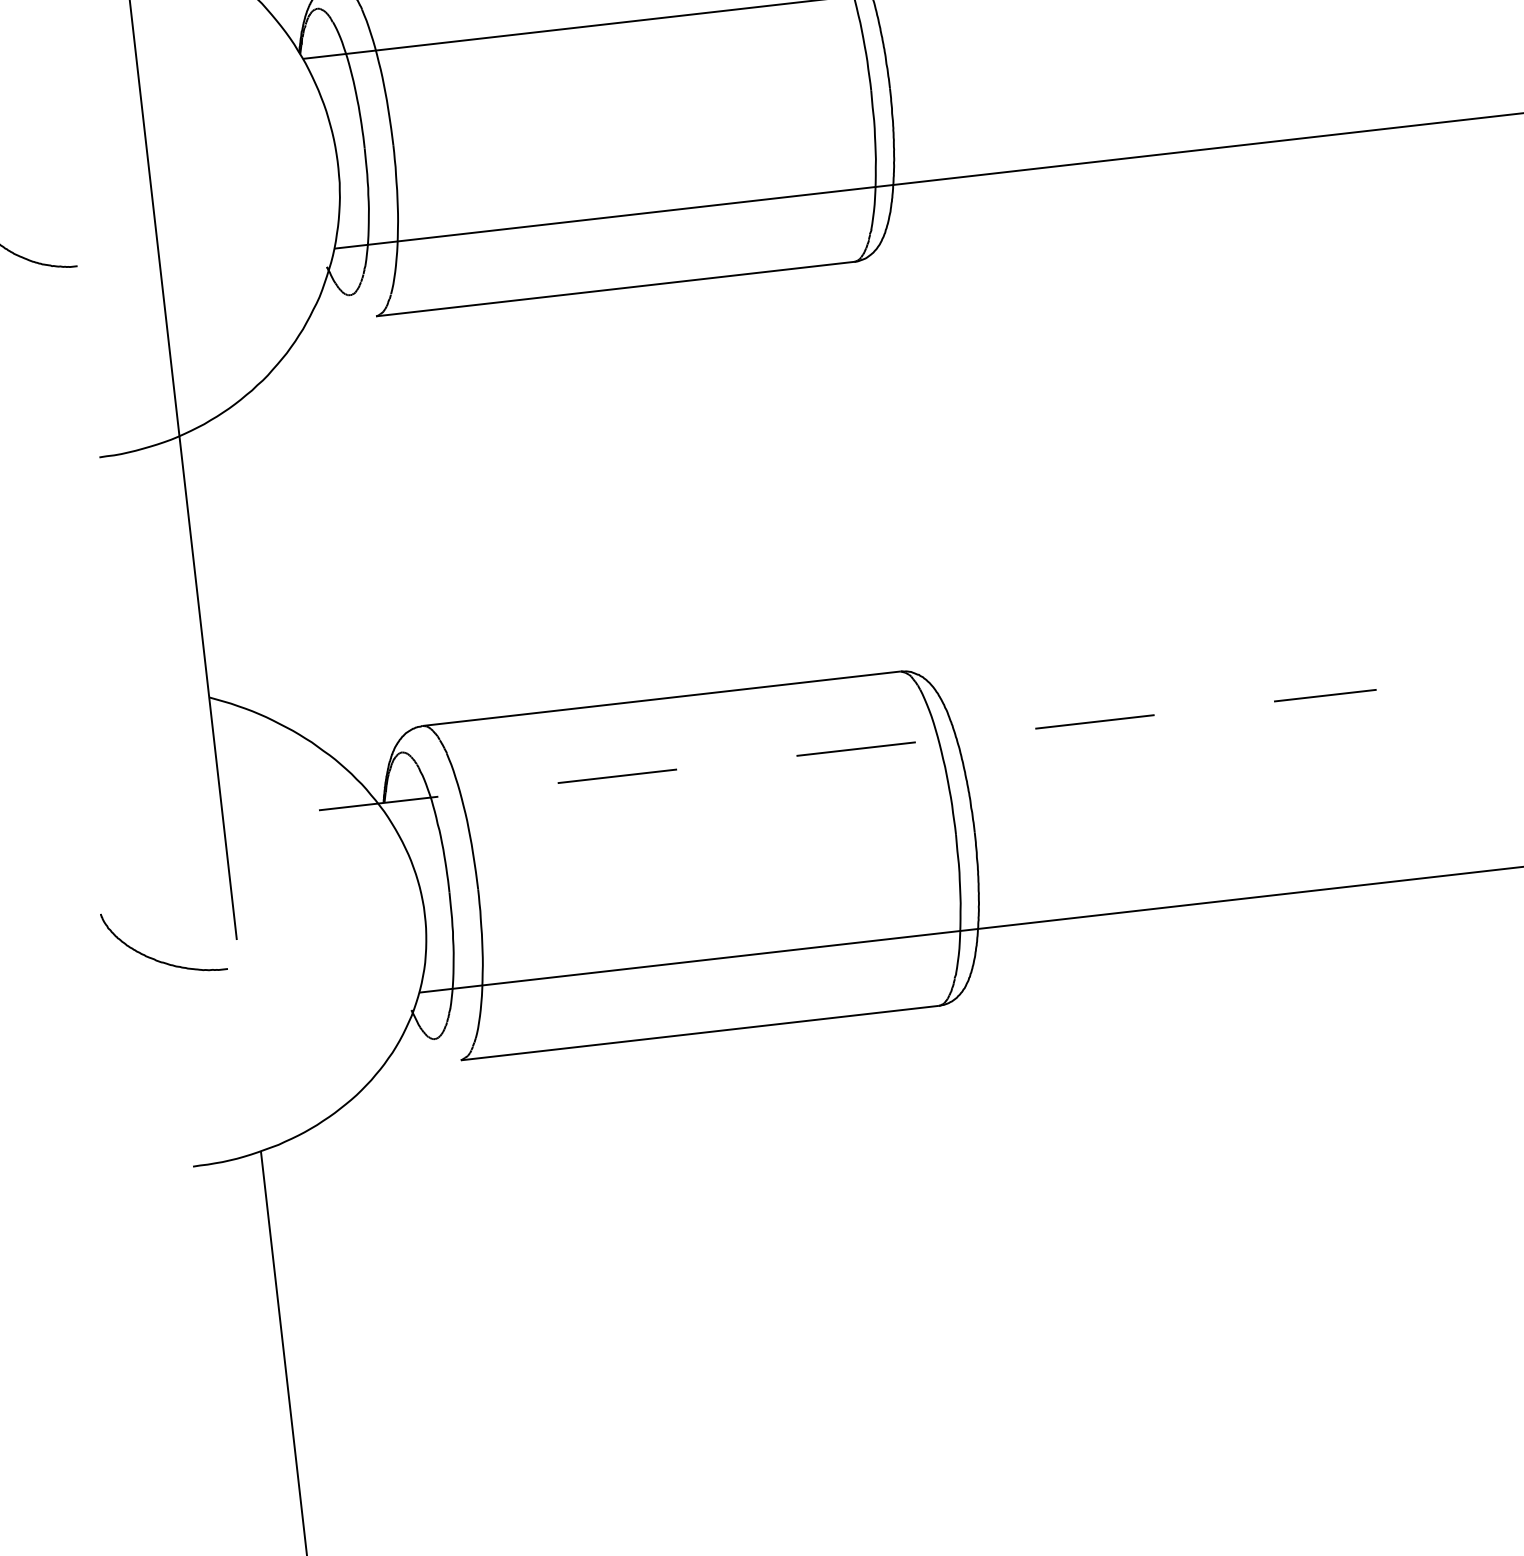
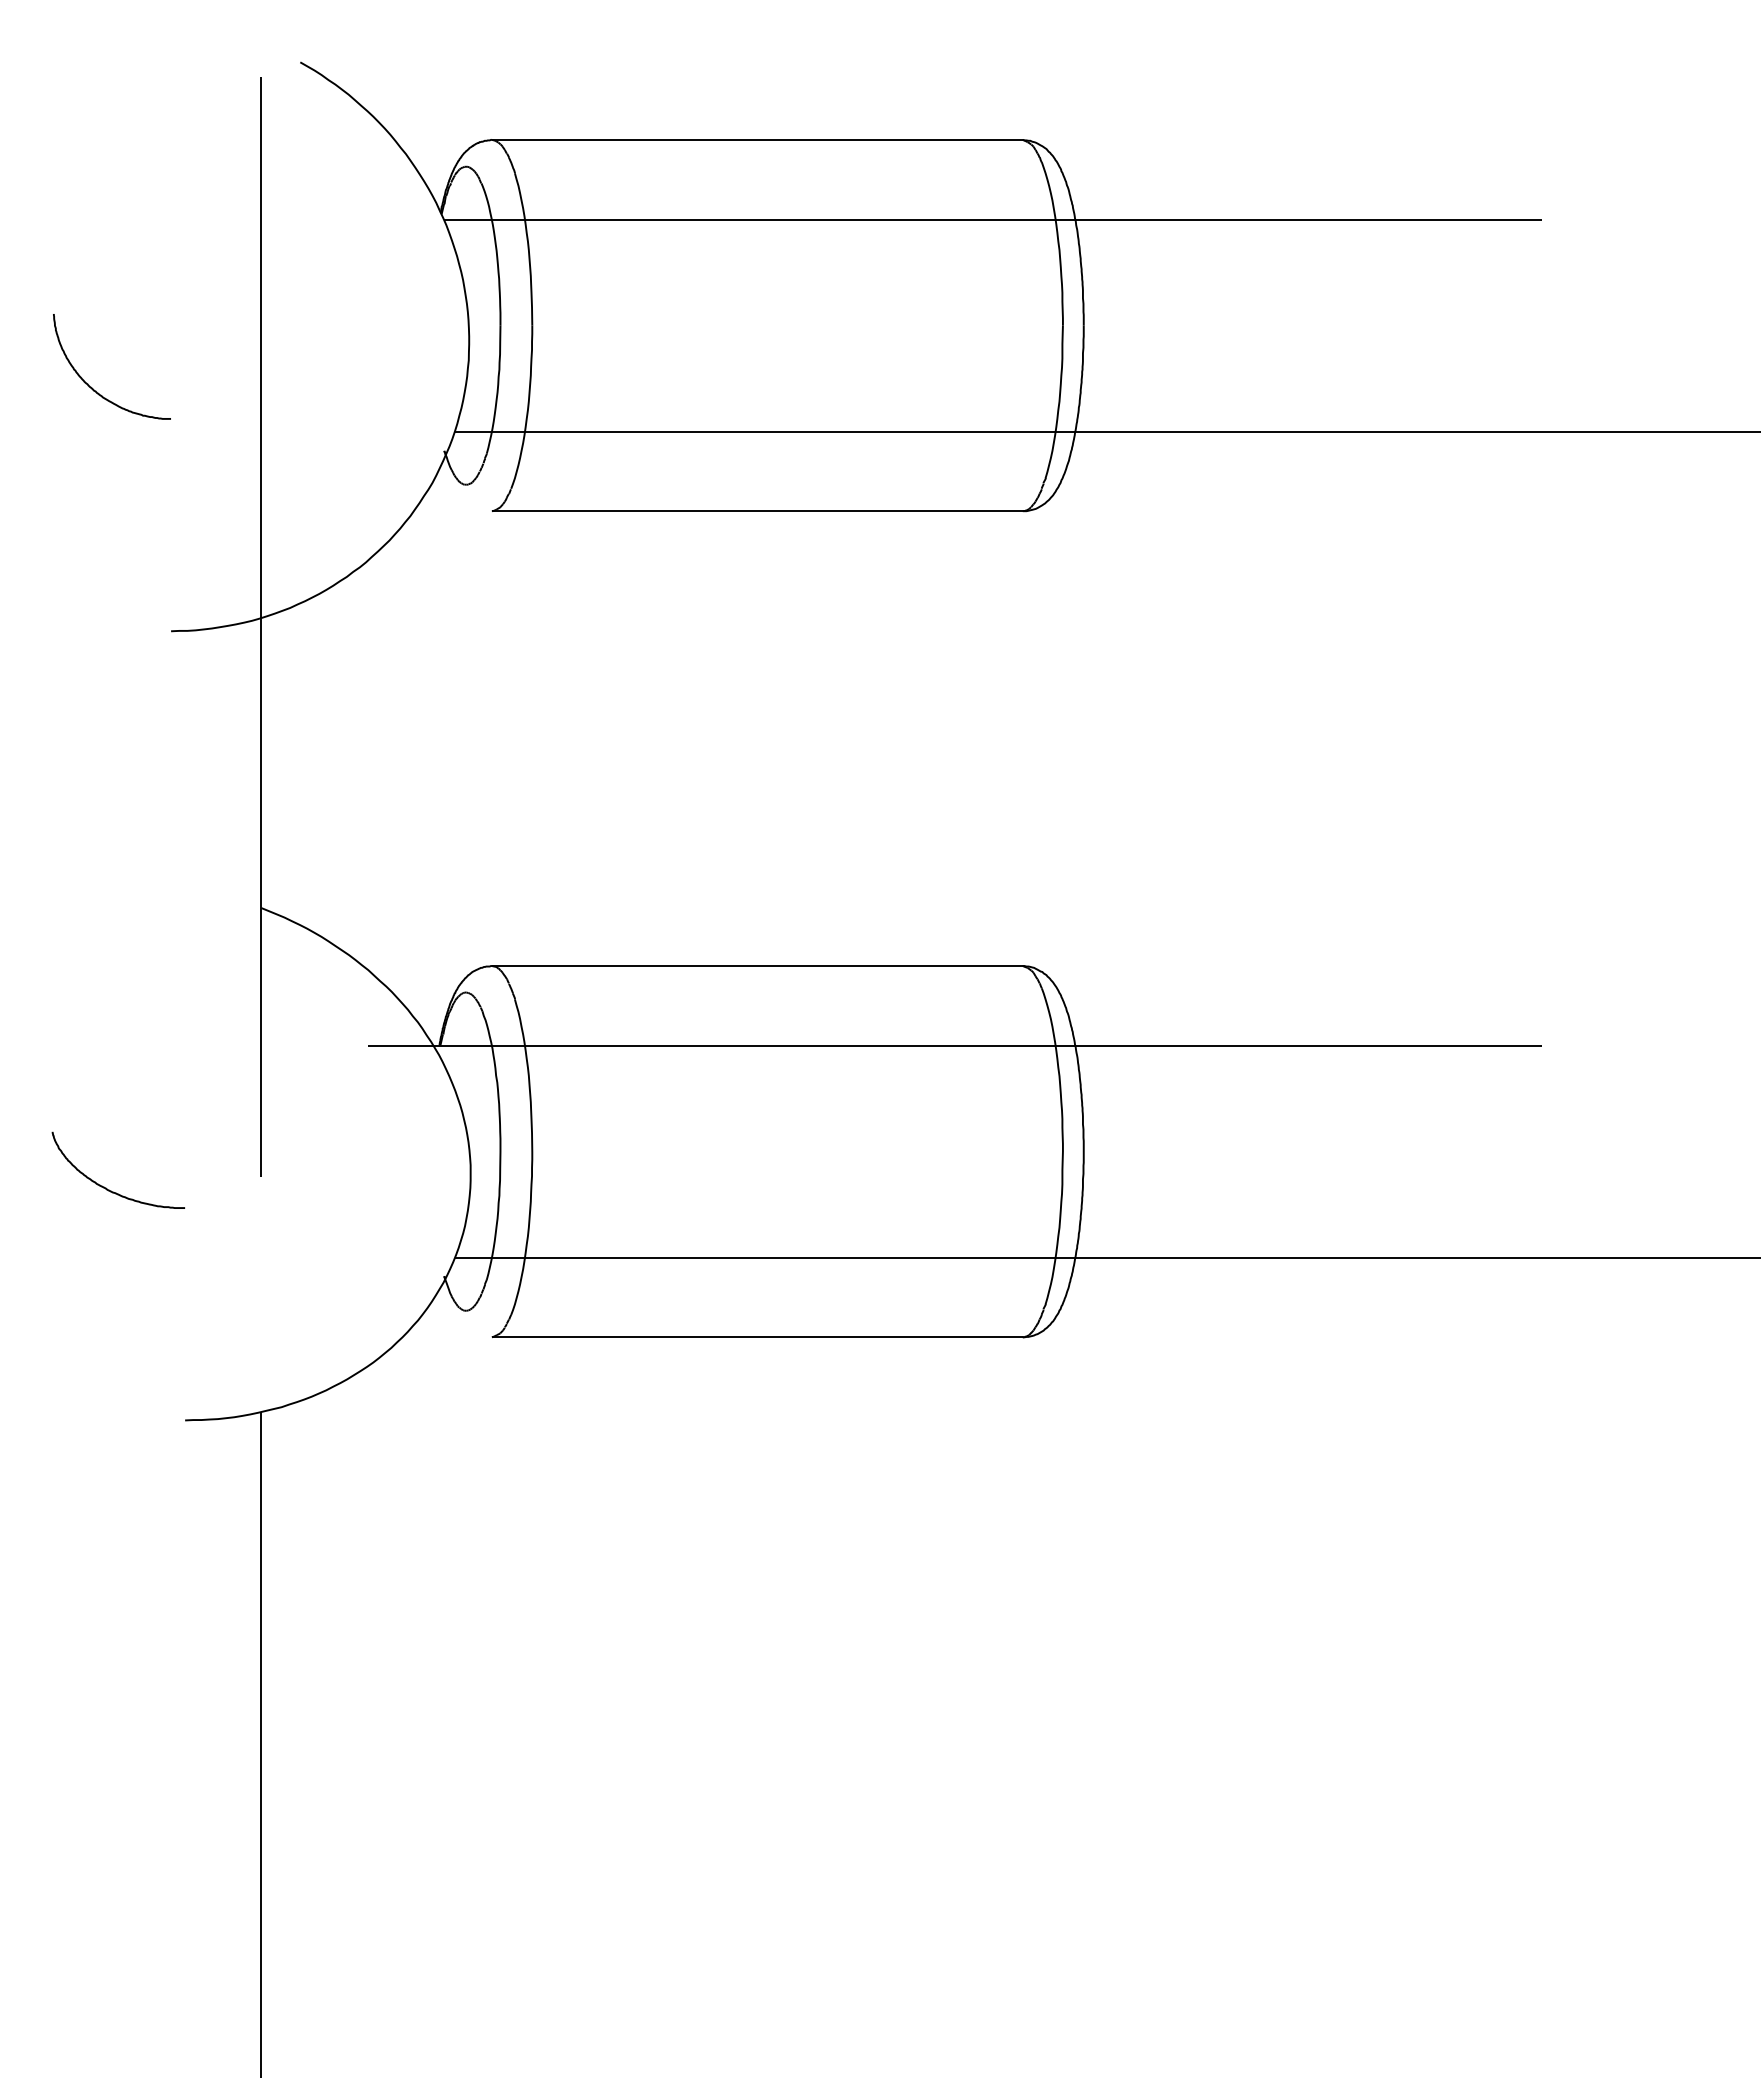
line: (848, 749) -> (955, 1045), dashed -> solid
curve: (155, 958) -> (106, 1187), moved

